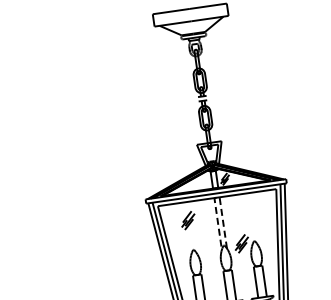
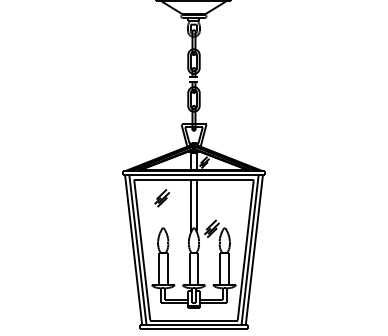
line: (216, 197) -> (193, 179), dashed -> solid

